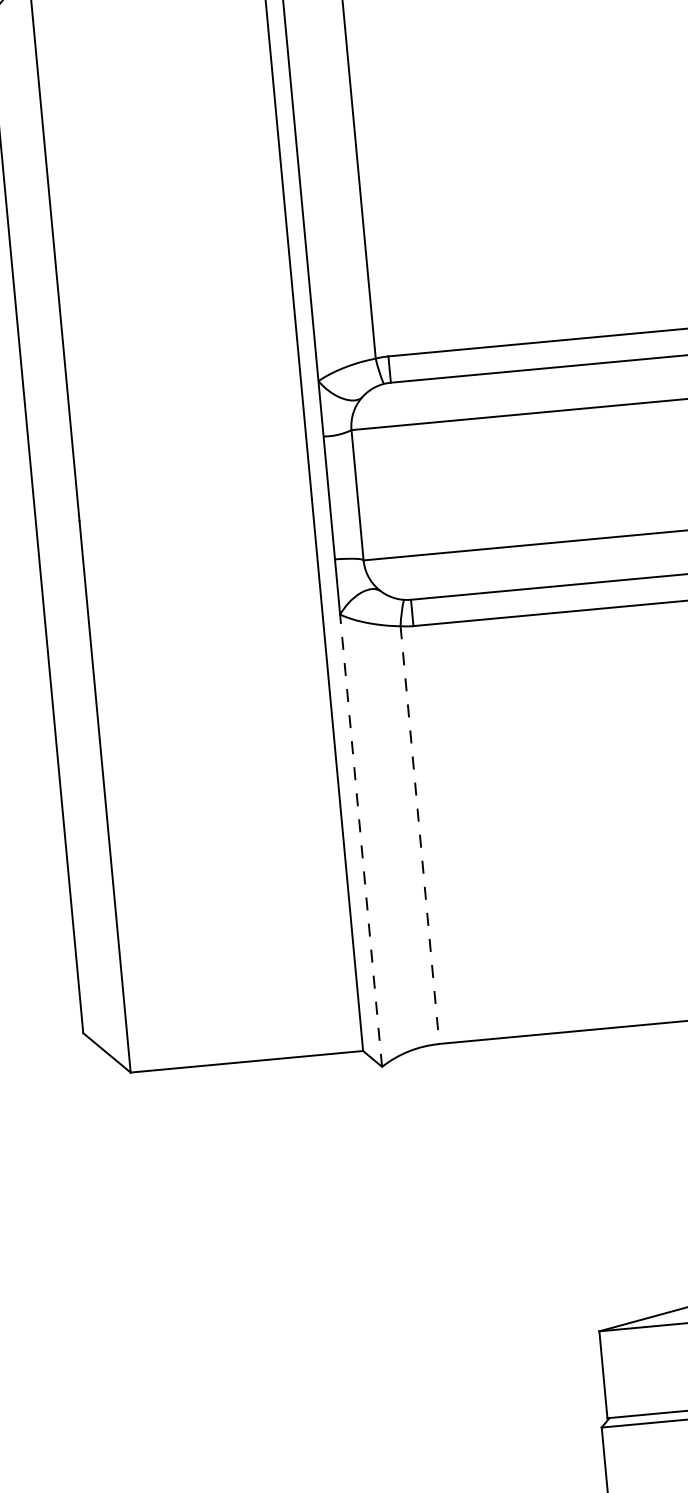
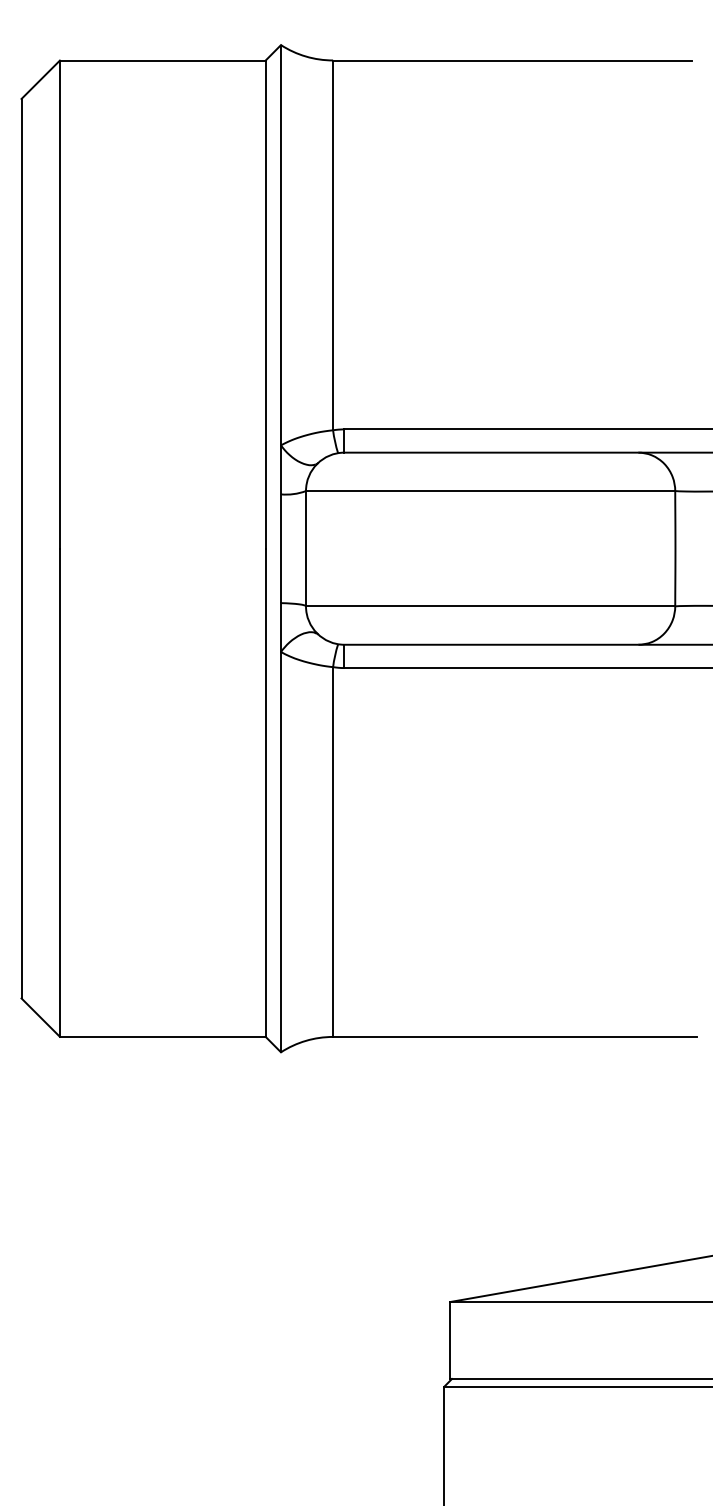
line: (420, 834) -> (333, 851), dashed -> solid
line: (360, 840) -> (280, 851), dashed -> solid

